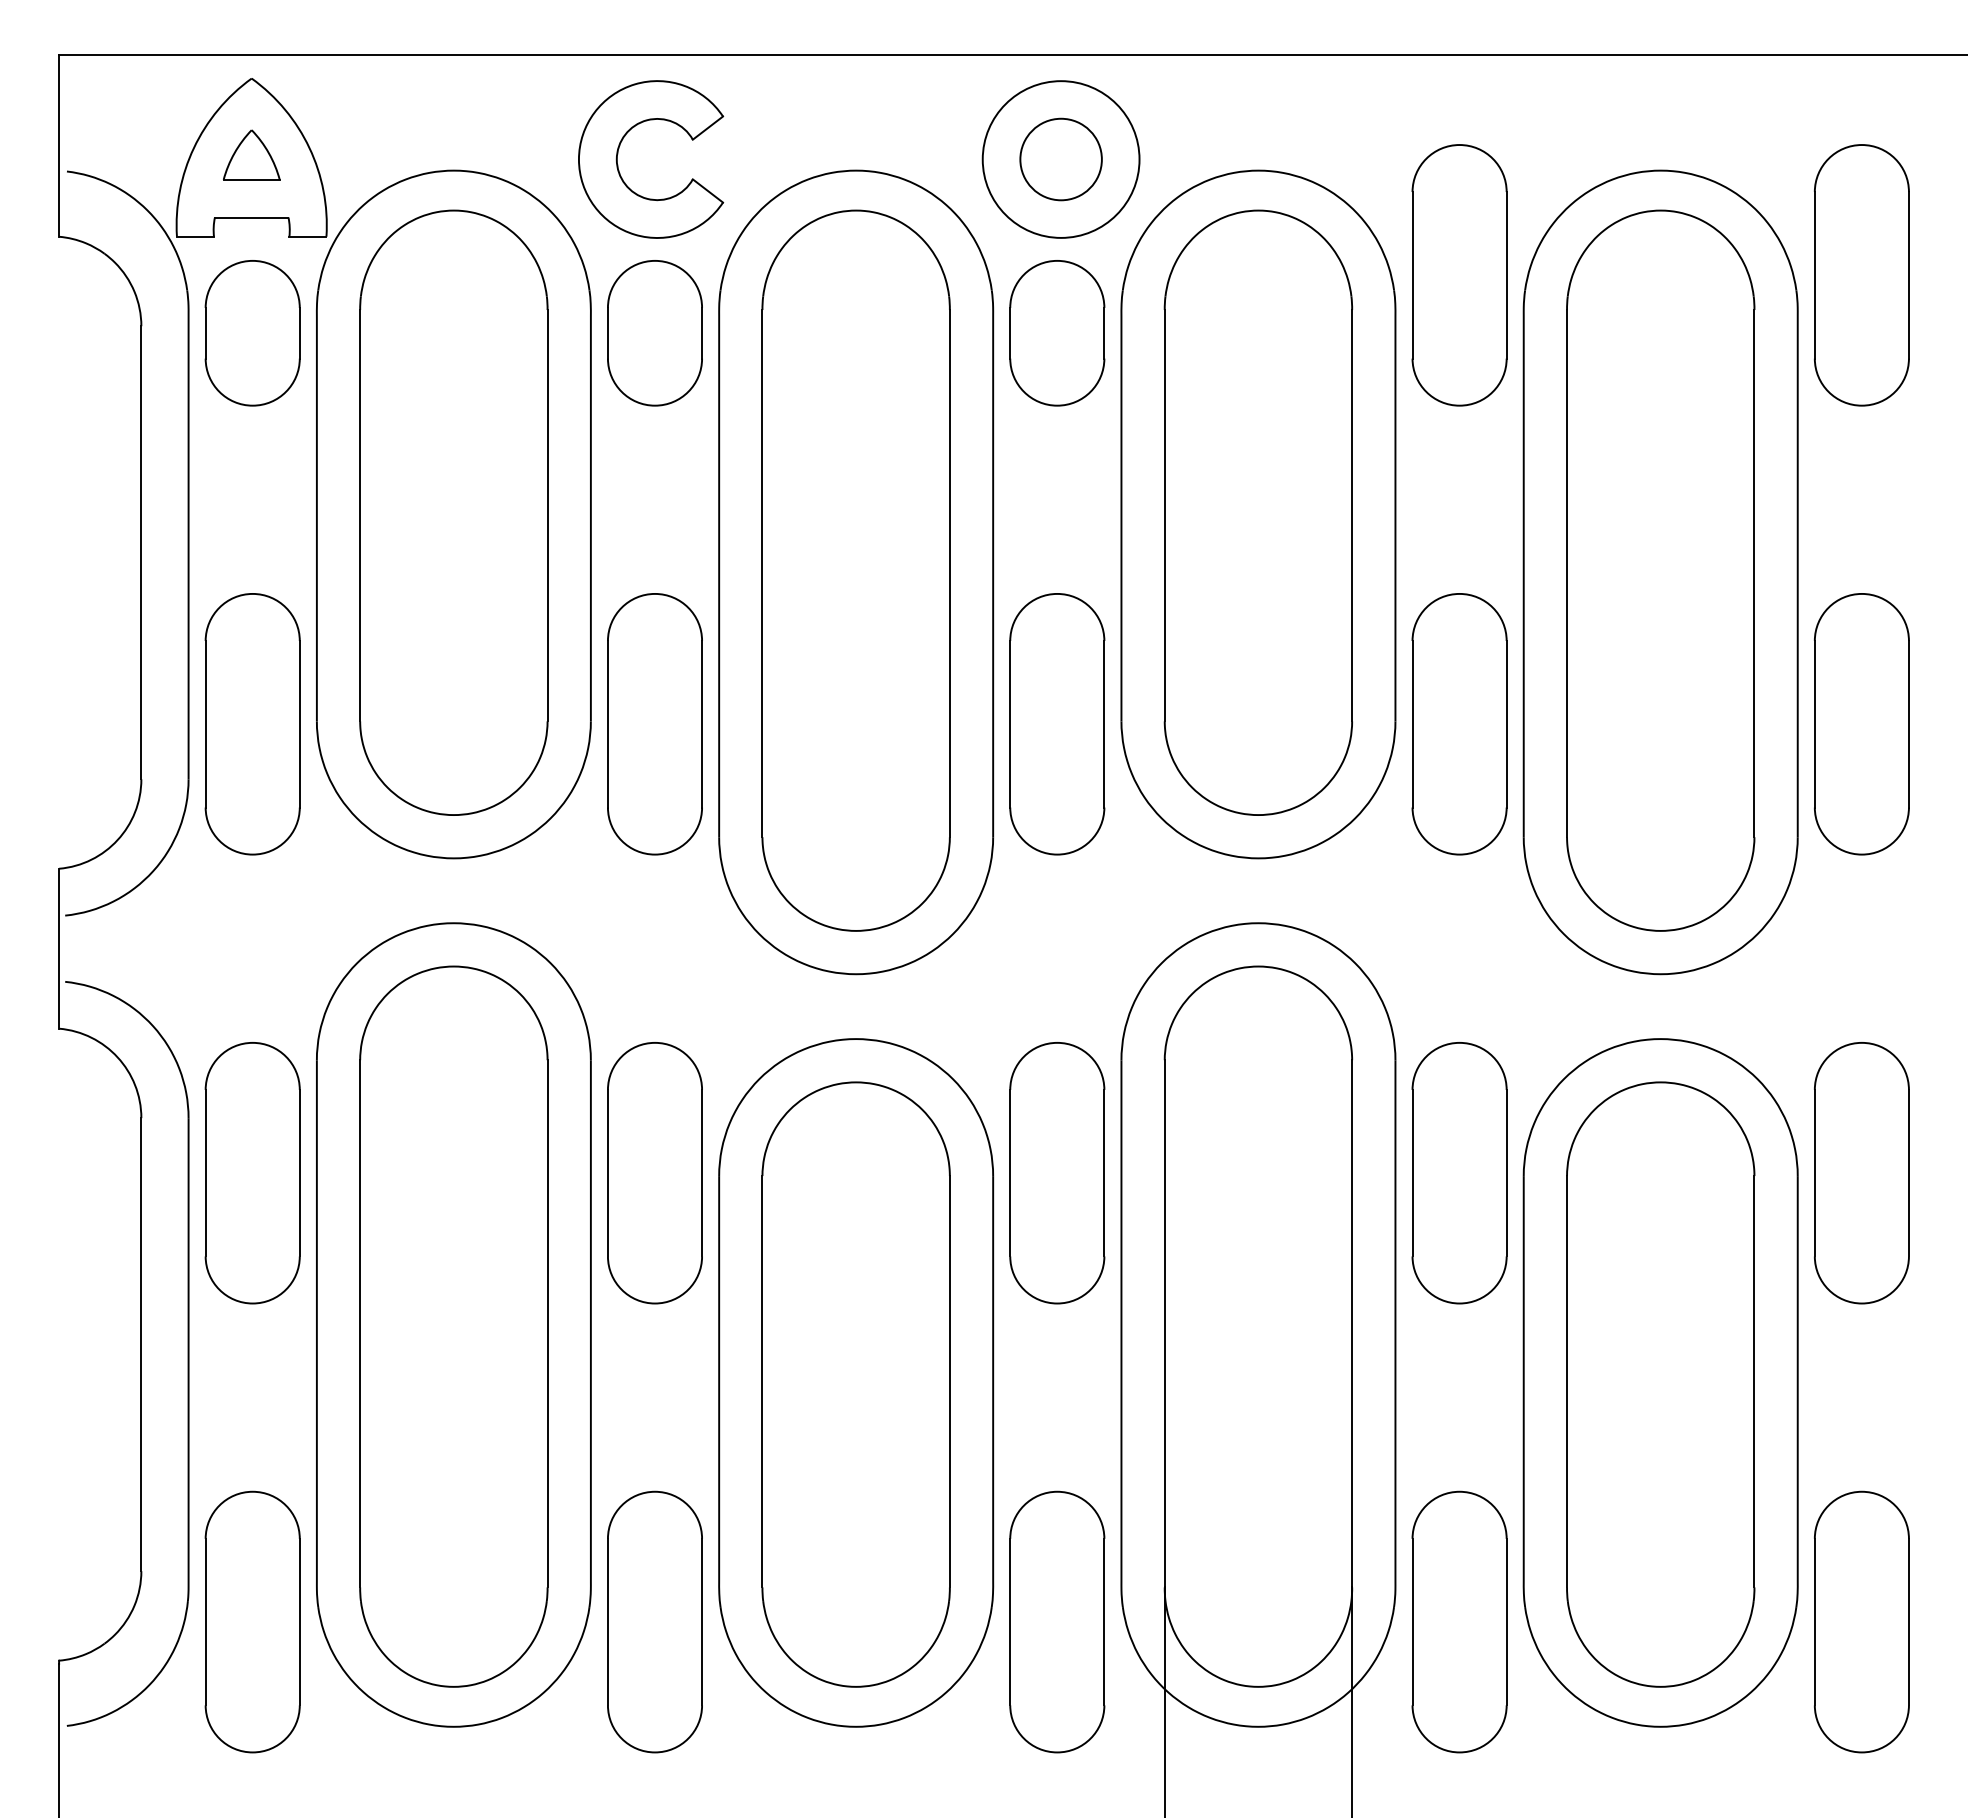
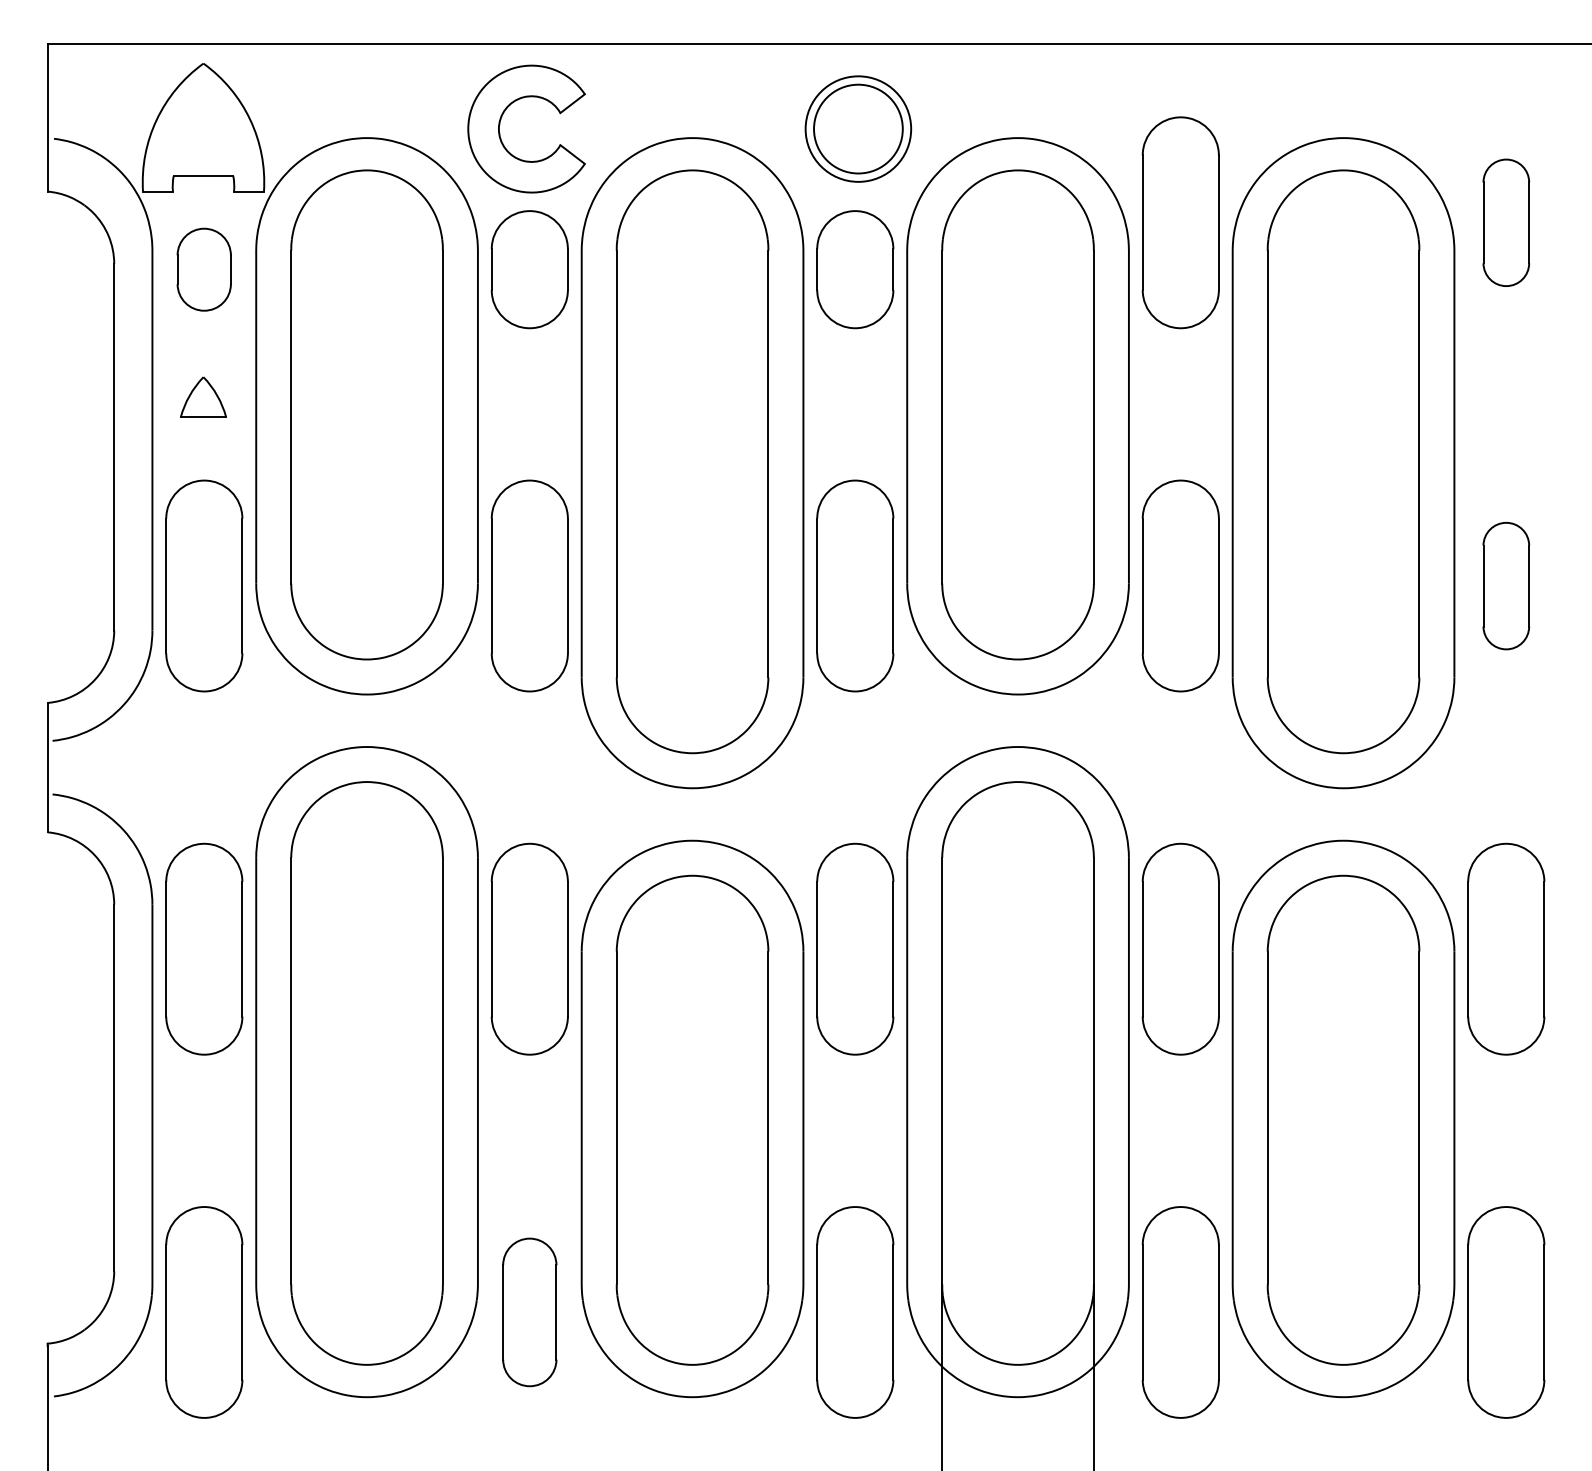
part: (251, 154) -> (203, 396), moved
circle: (1060, 159) -> (857, 129), size x0.7
circle: (1060, 159) -> (857, 129), size x1.6
part: (1861, 275) -> (1505, 222), size x0.6
part: (252, 333) -> (204, 269), size x0.7
part: (1861, 724) -> (1505, 586), size x0.6
part: (654, 1621) -> (529, 1311), size x0.7

